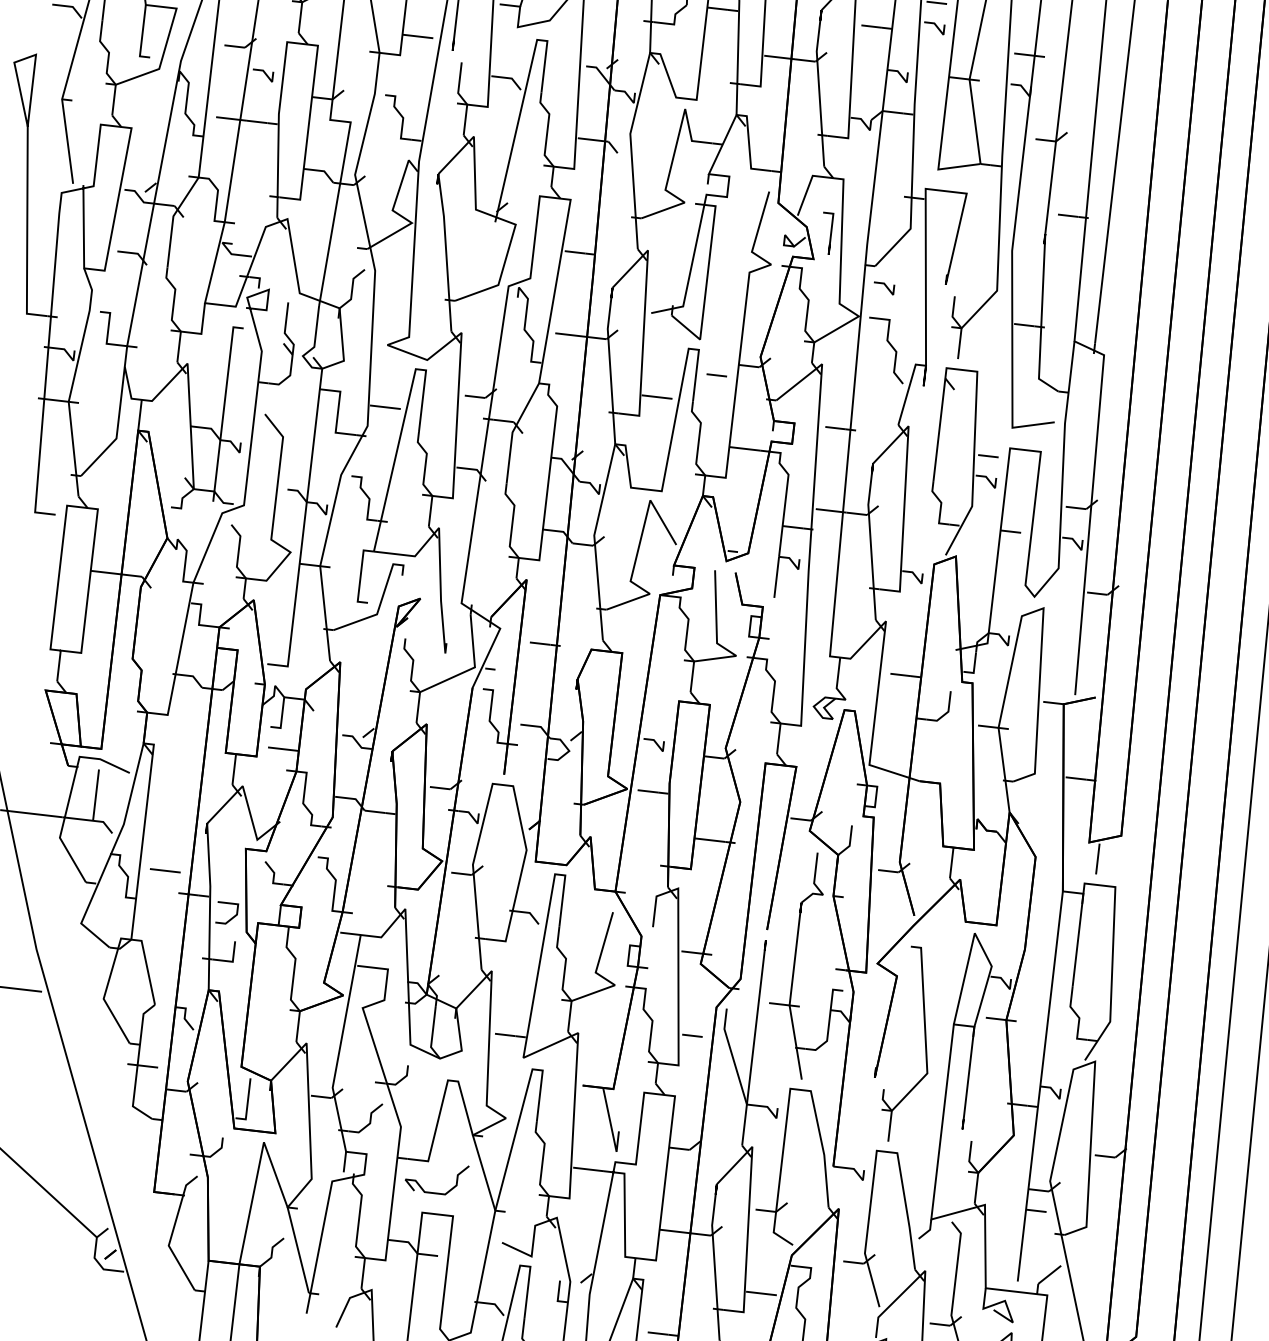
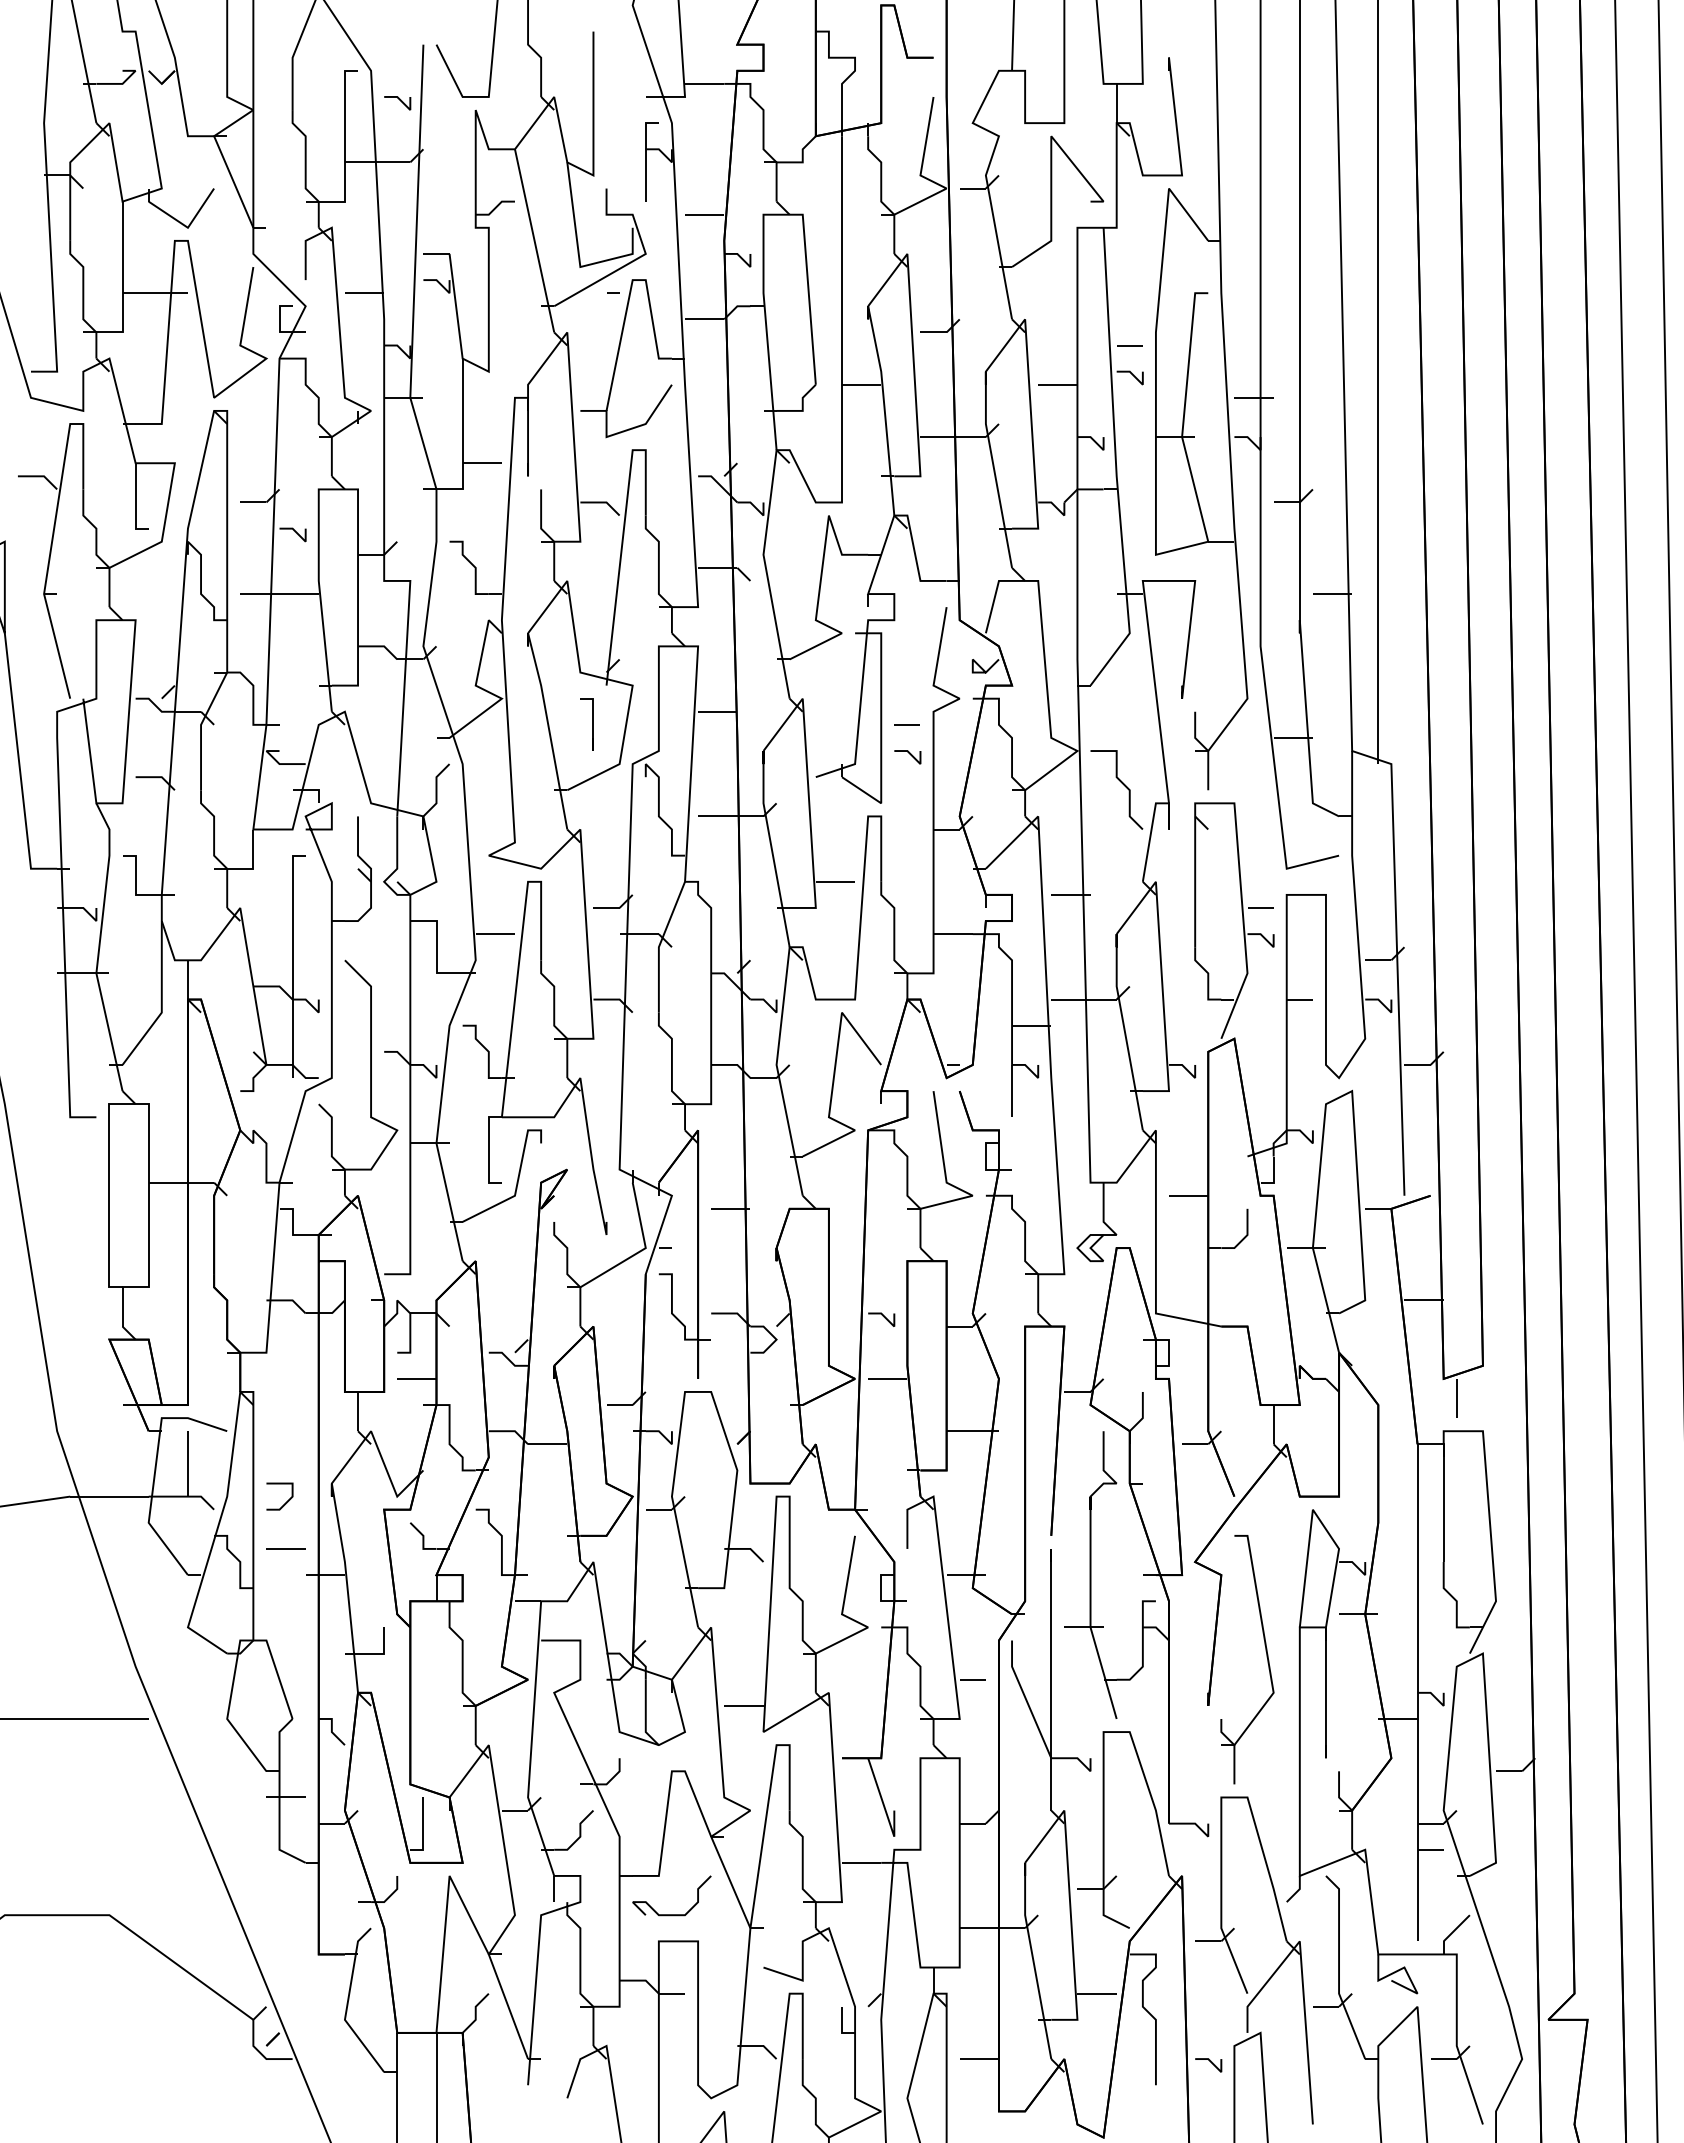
line: (830, 233) -> (592, 724), moved
line: (885, 286) -> (909, 754), moved
line: (716, 375) -> (906, 724), moved
line: (230, 918) -> (285, 1502), moved

